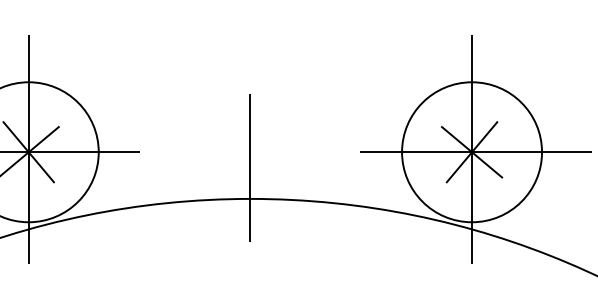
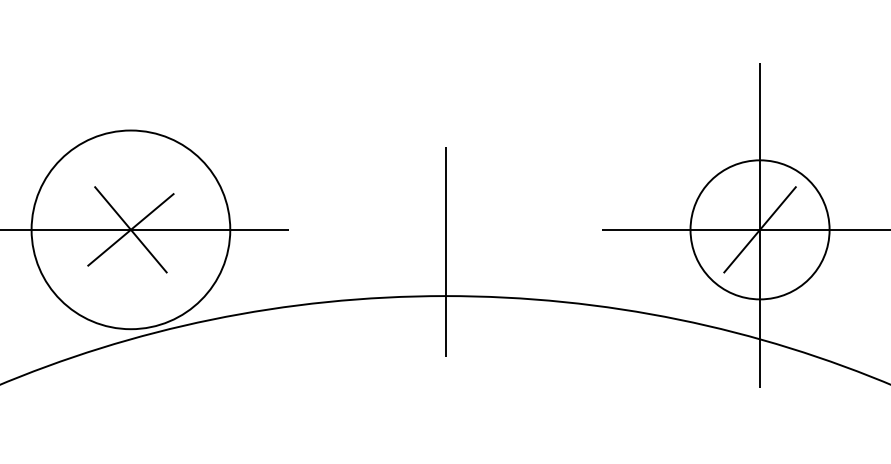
line: (28, 149) -> (130, 225), removed
circle: (471, 152) -> (759, 229), size x0.7
line: (471, 152) -> (759, 229), removed

